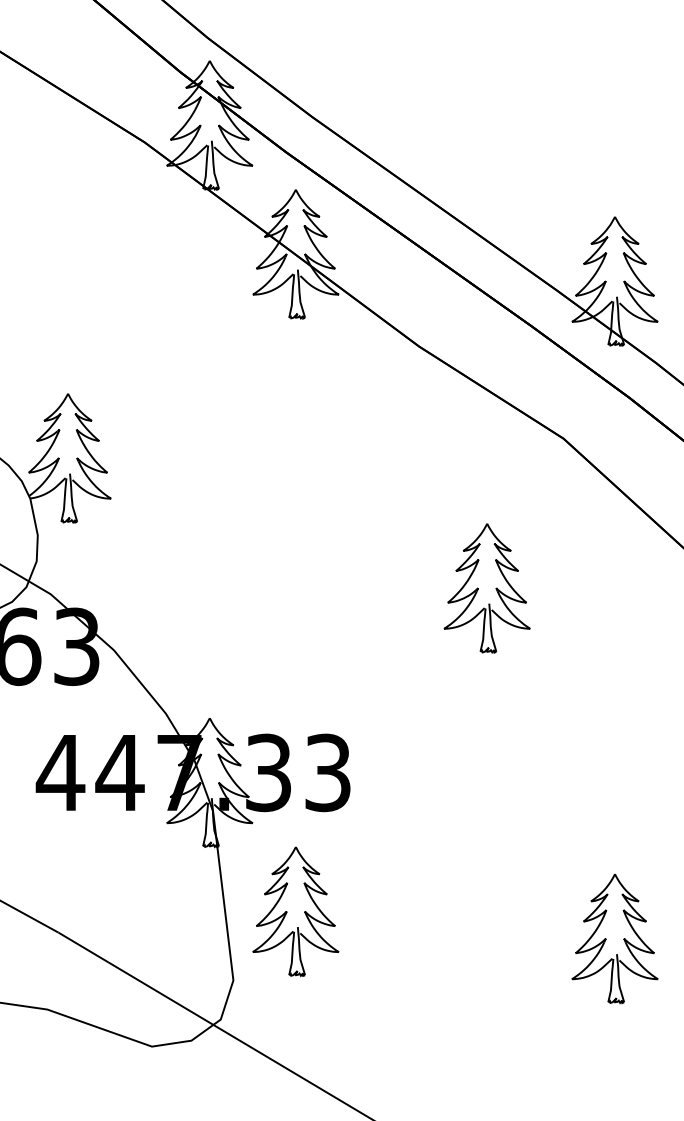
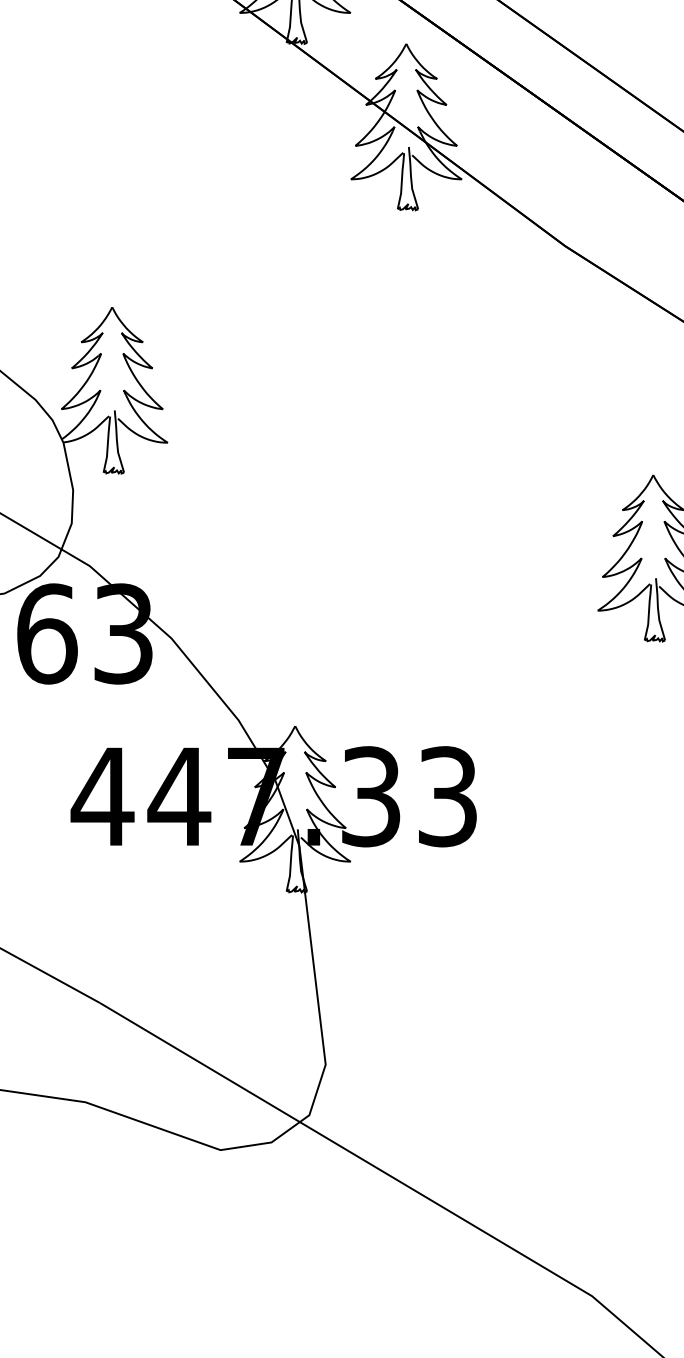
part: (295, 911) -> (405, 975), removed

